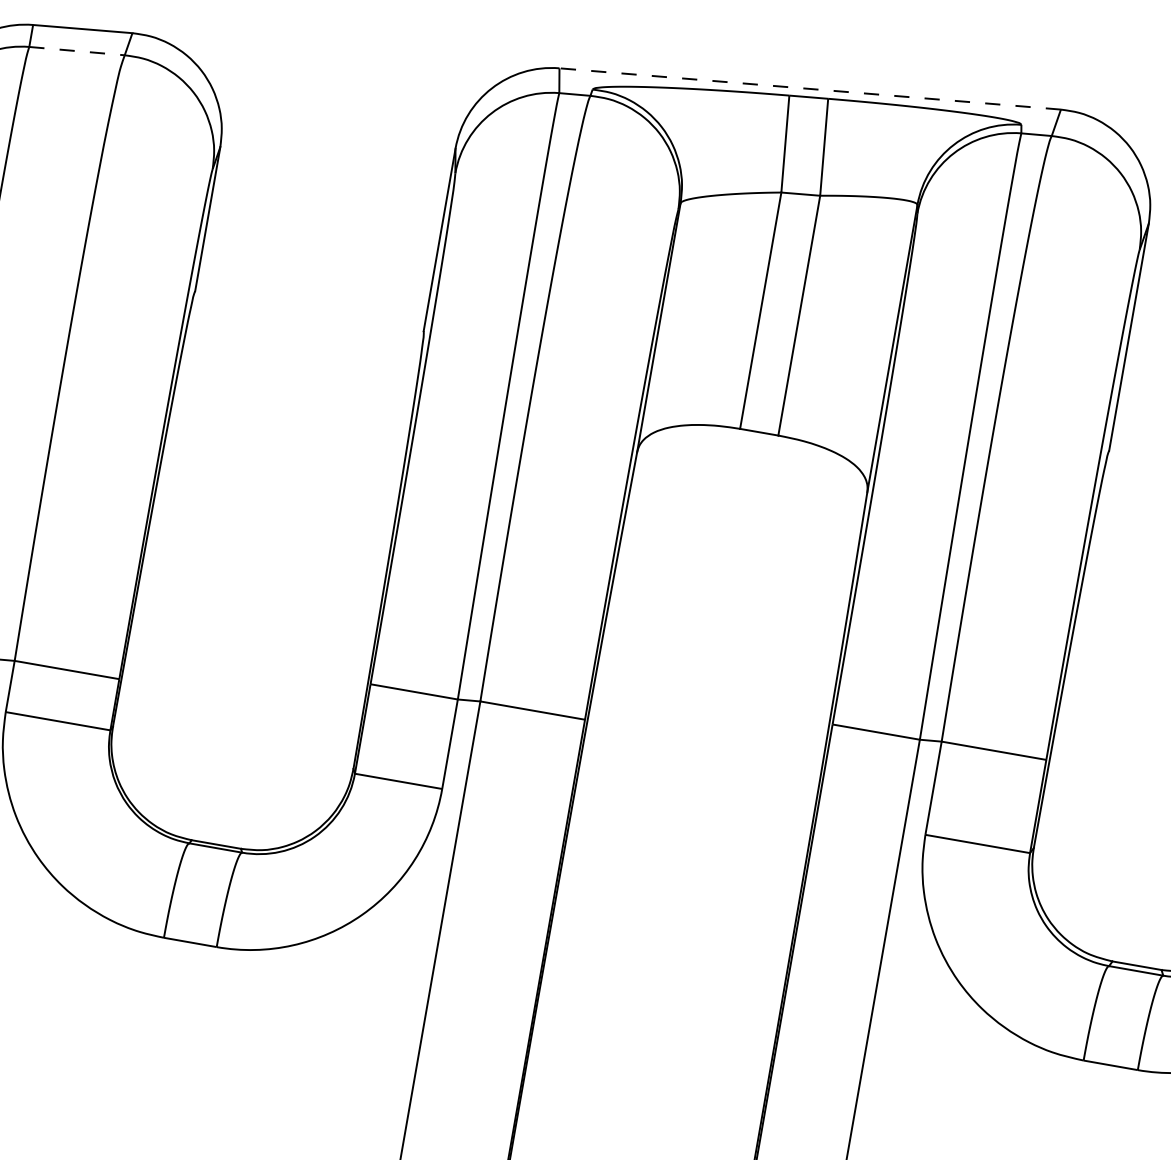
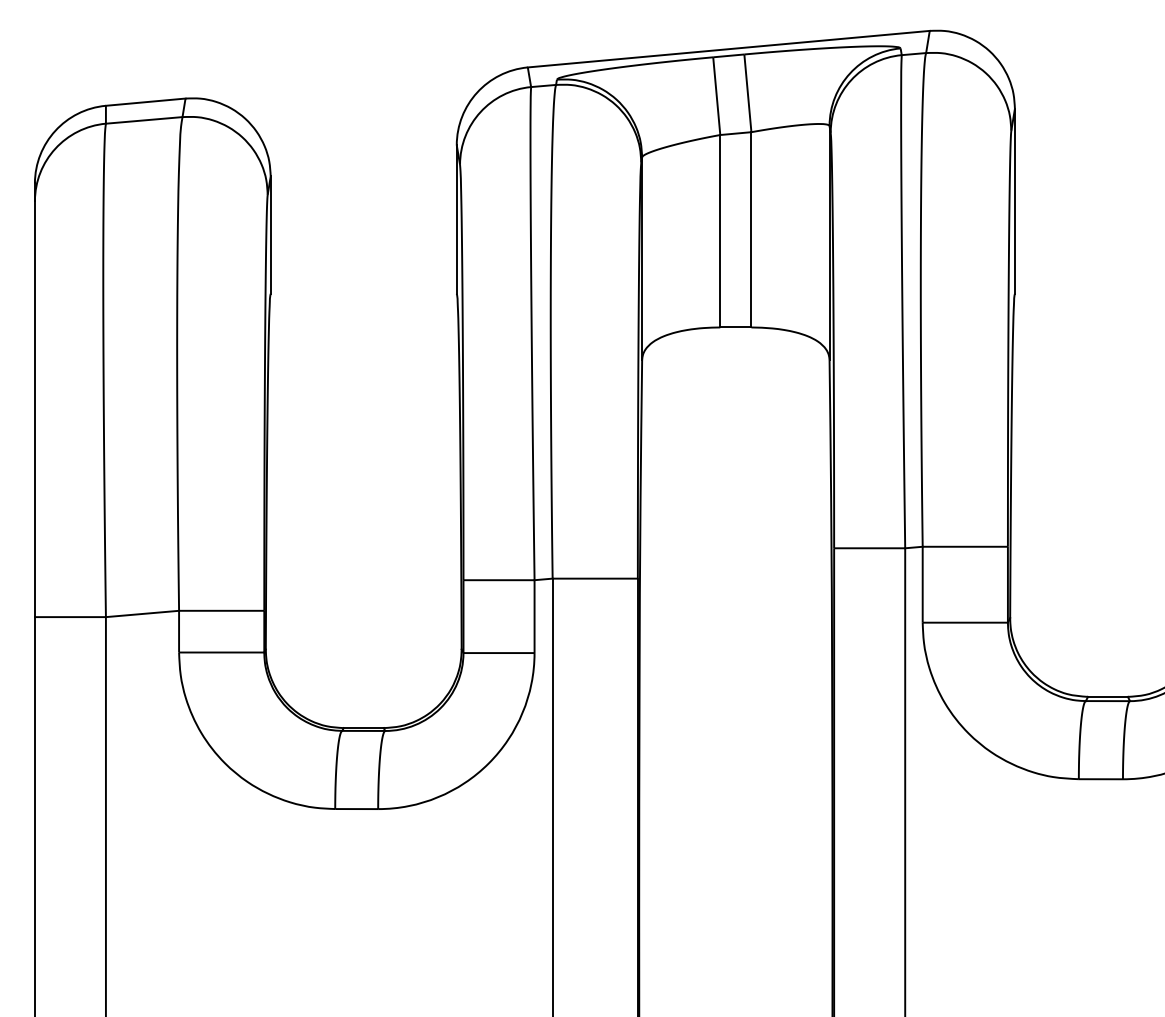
line: (77, 51) -> (144, 120), dashed -> solid
line: (809, 89) -> (728, 49), dashed -> solid

